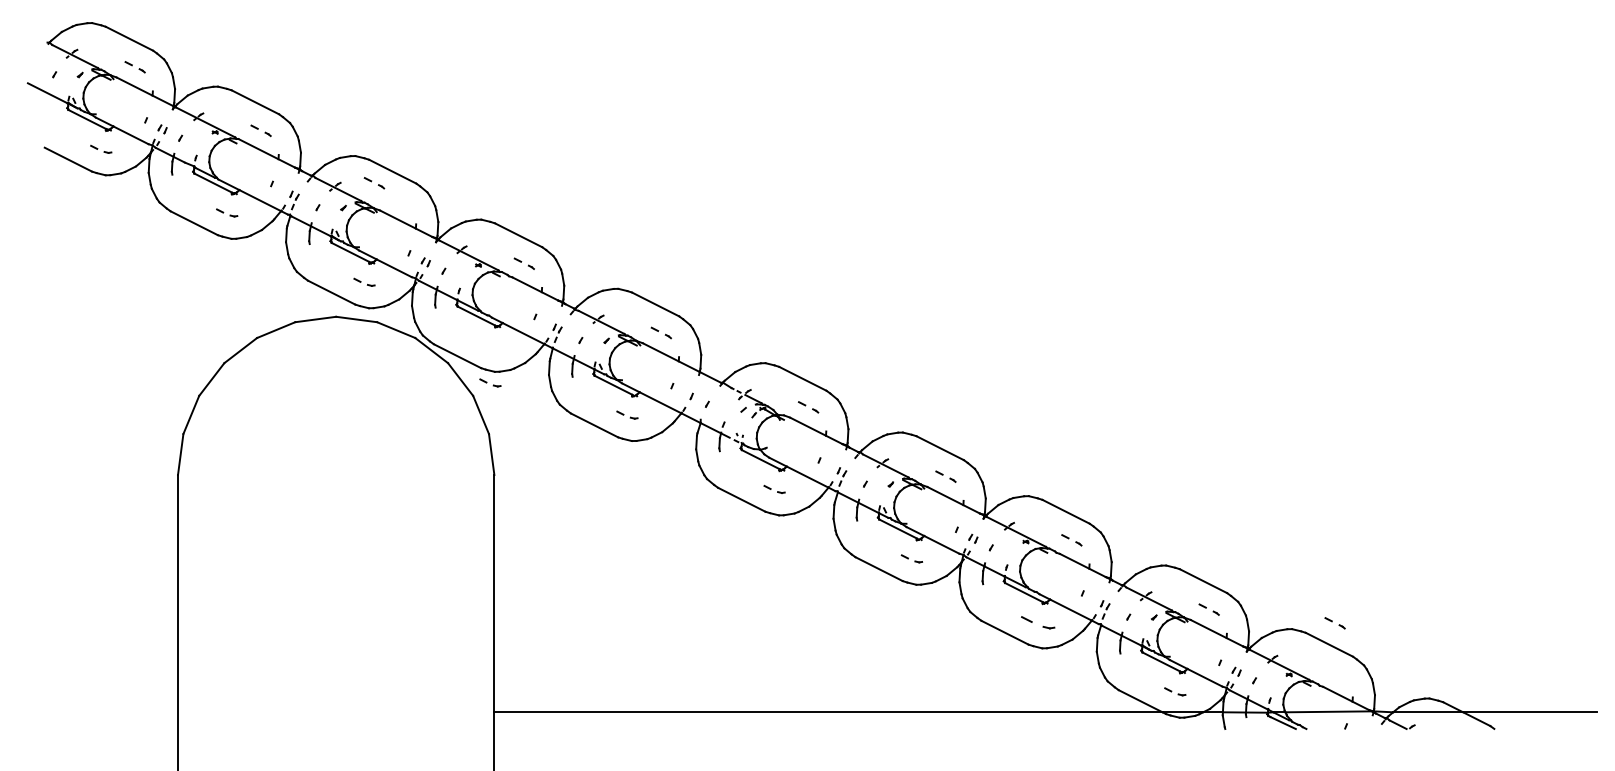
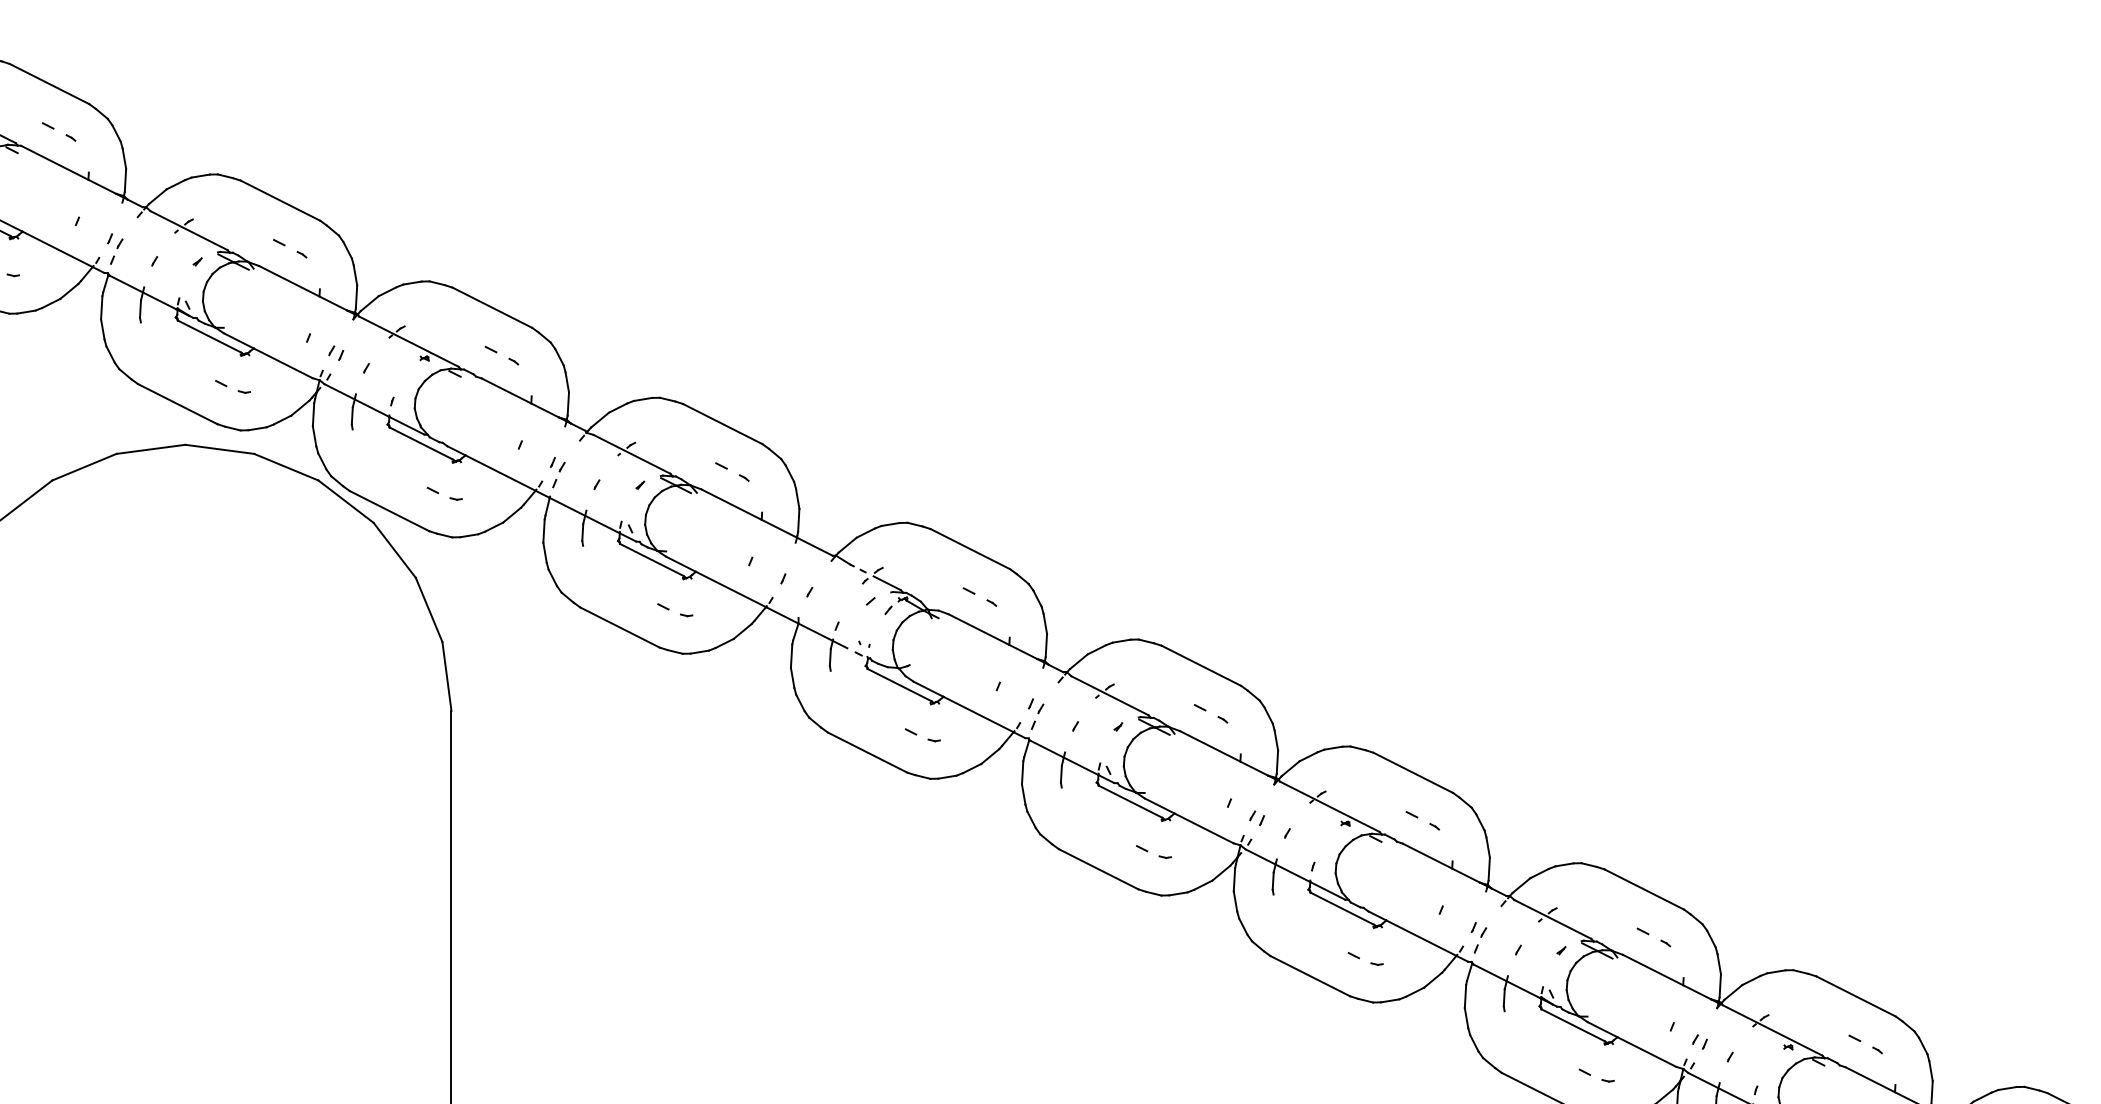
part: (374, 183) -> (290, 249), moved
part: (490, 382) -> (444, 493), moved
part: (1037, 621) -> (1365, 957), size x0.62
part: (1334, 623) -> (1864, 1044), moved

